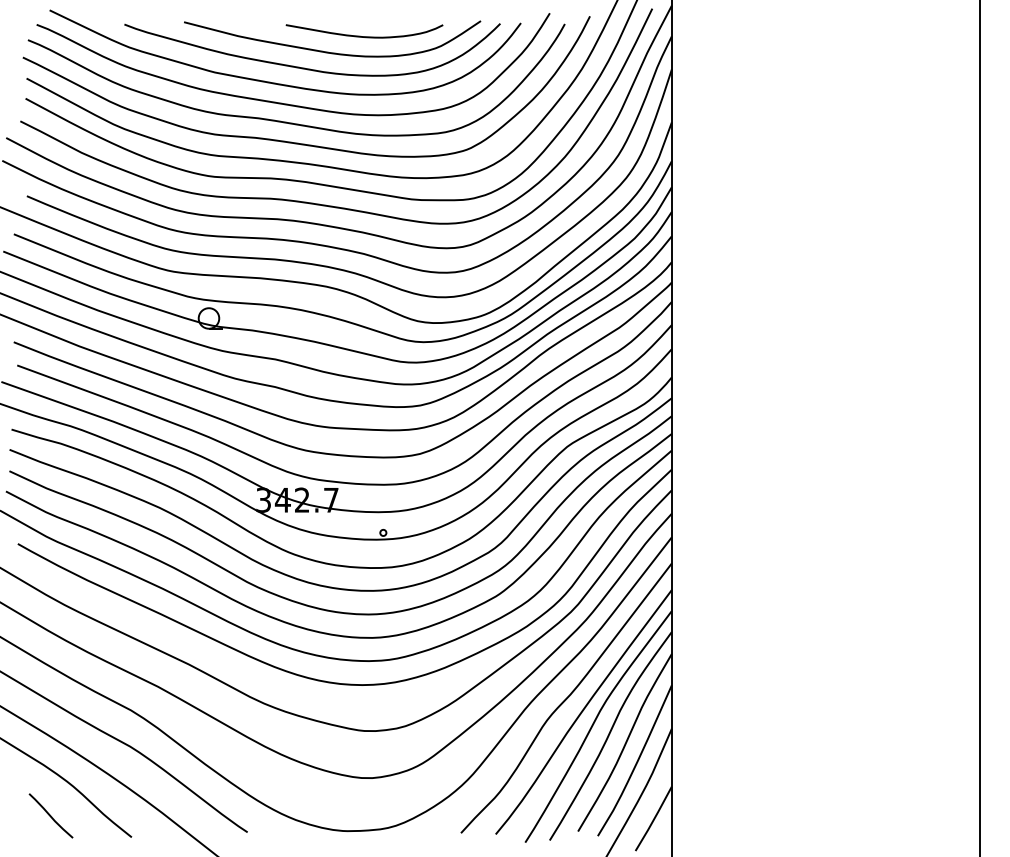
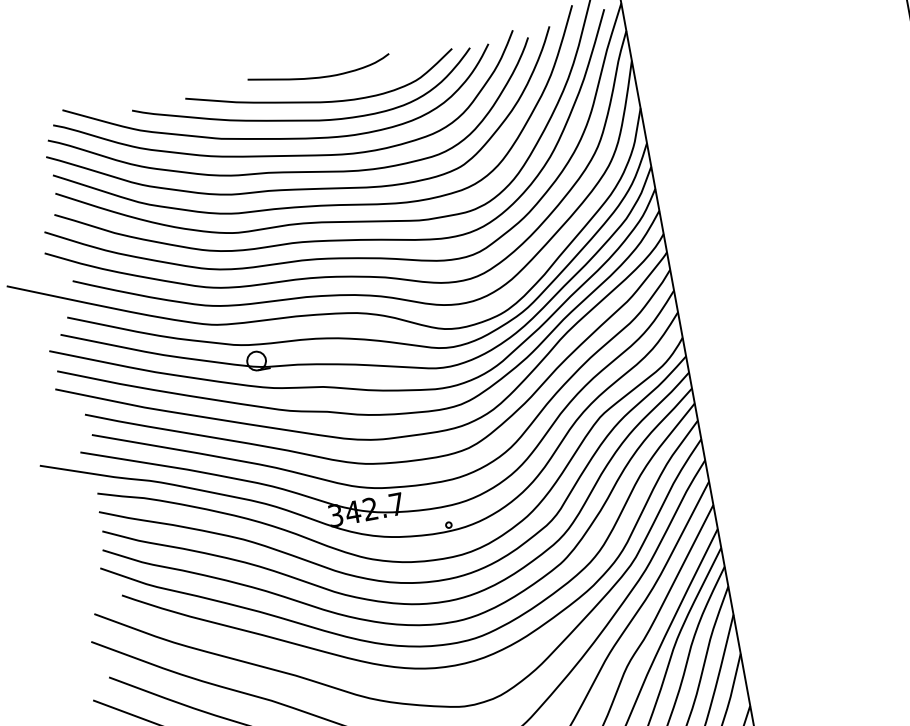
curve: (364, 36) -> (320, 76), moved

